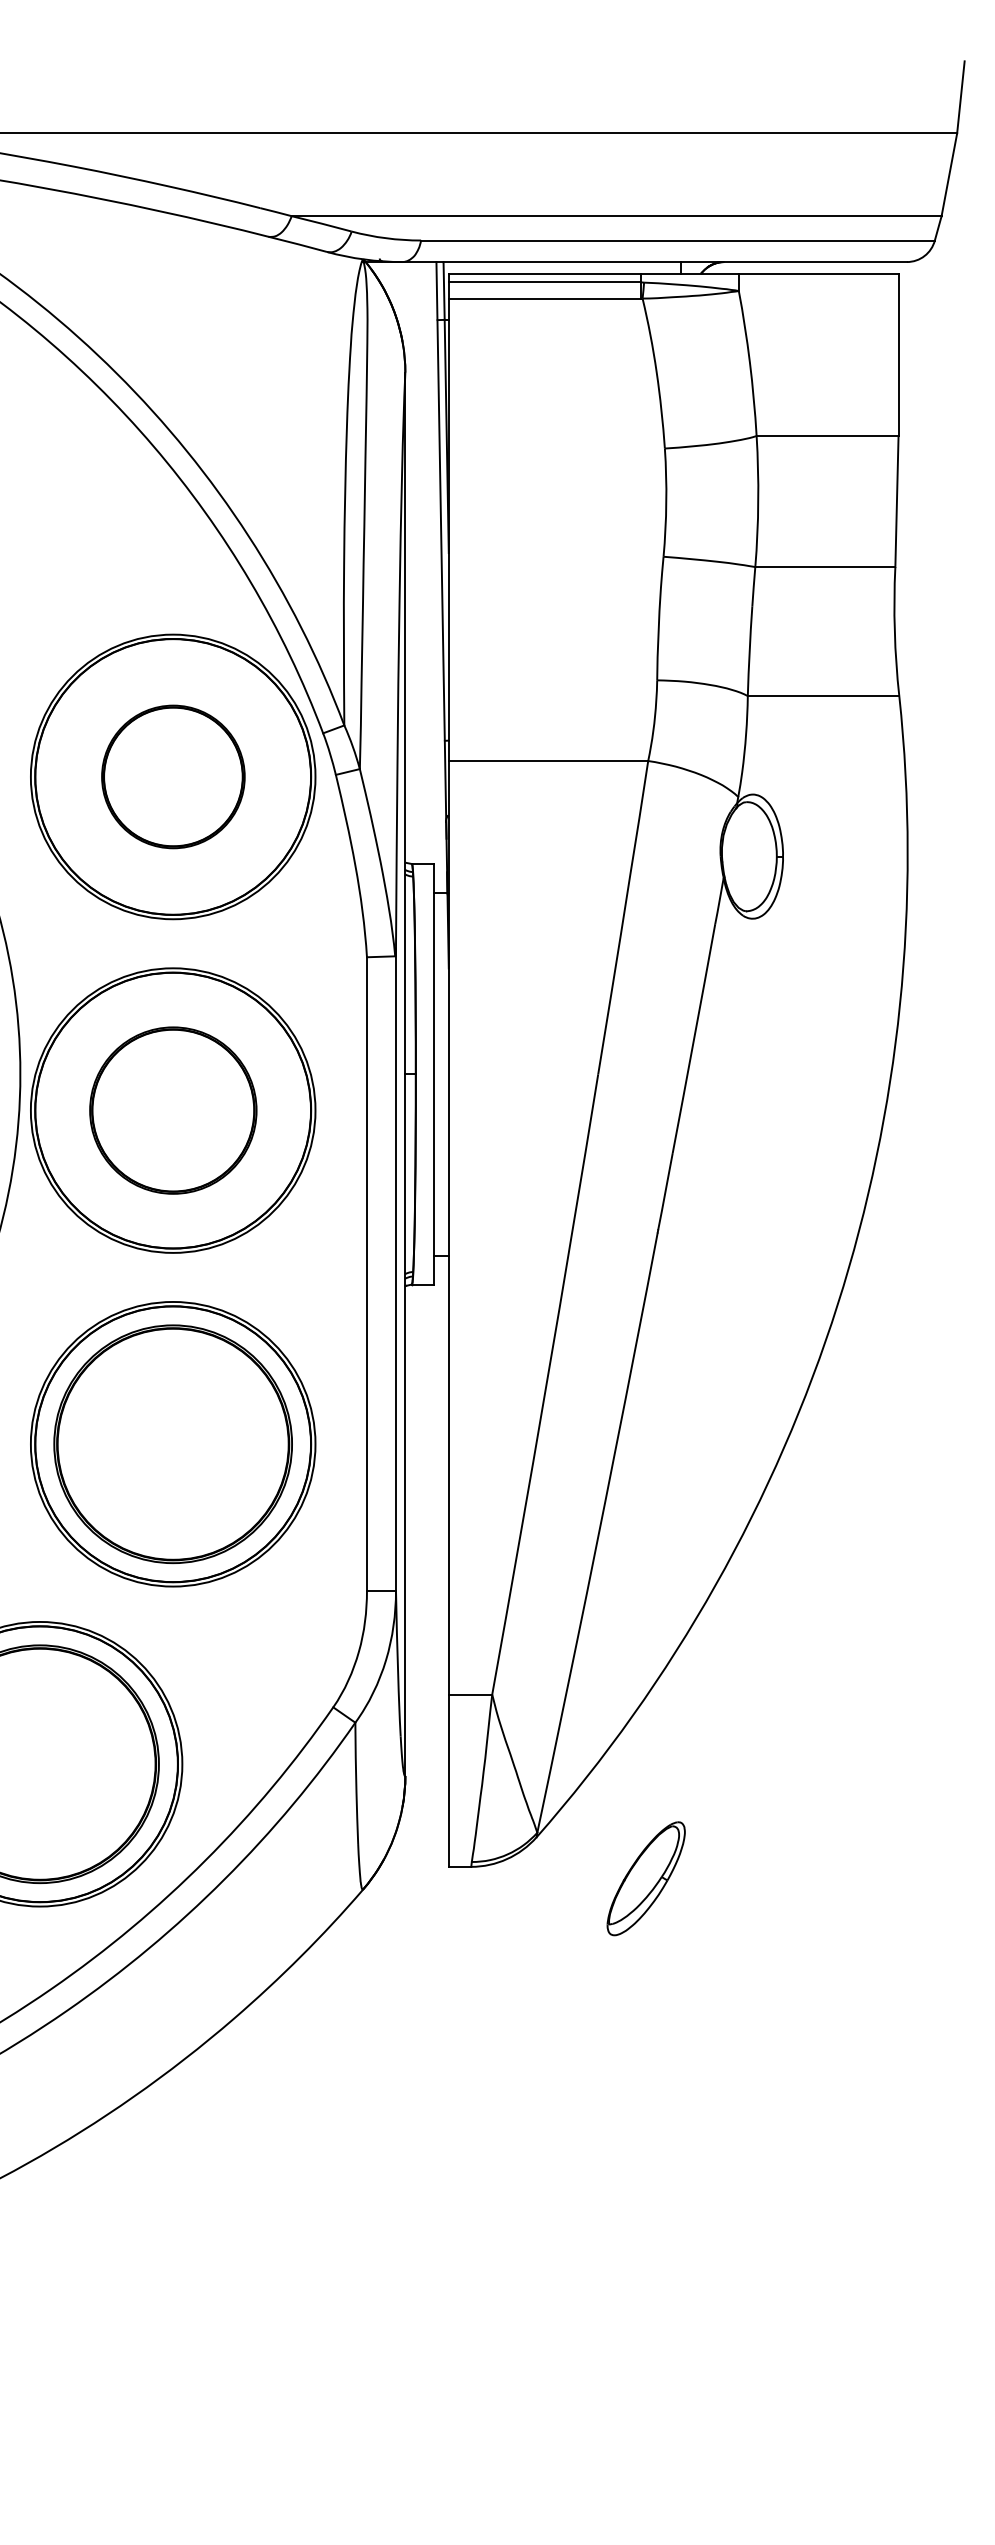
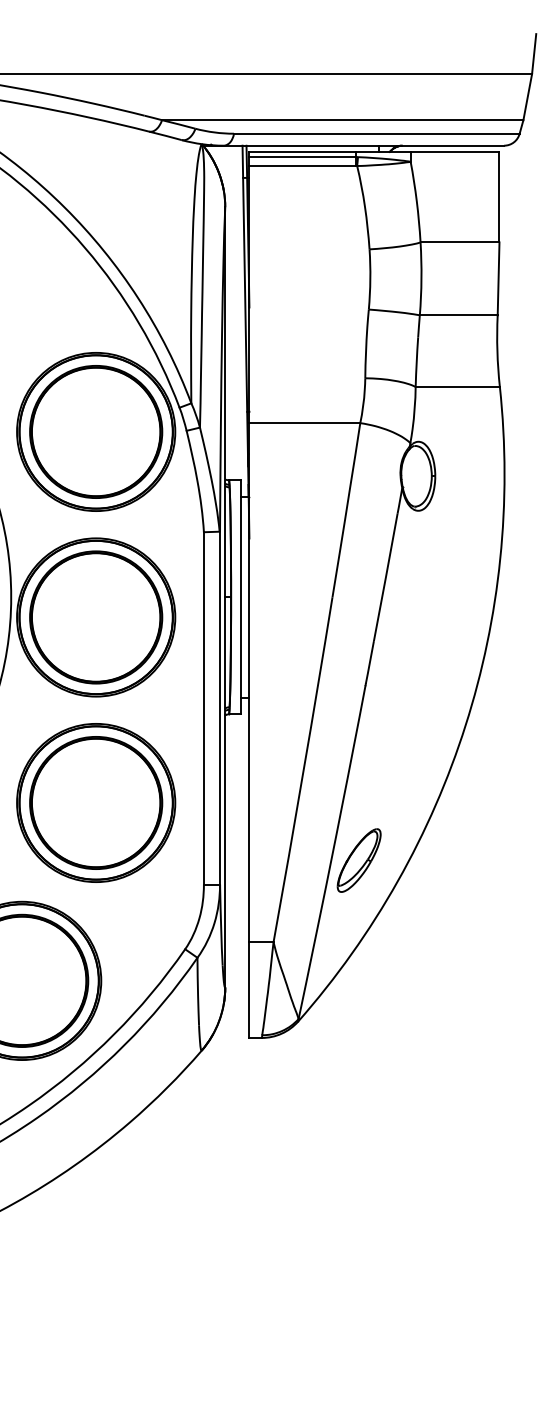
part: (173, 776) -> (96, 431), size x1.67
part: (173, 1110) -> (96, 617), size x1.43
part: (644, 1878) -> (358, 860), moved

